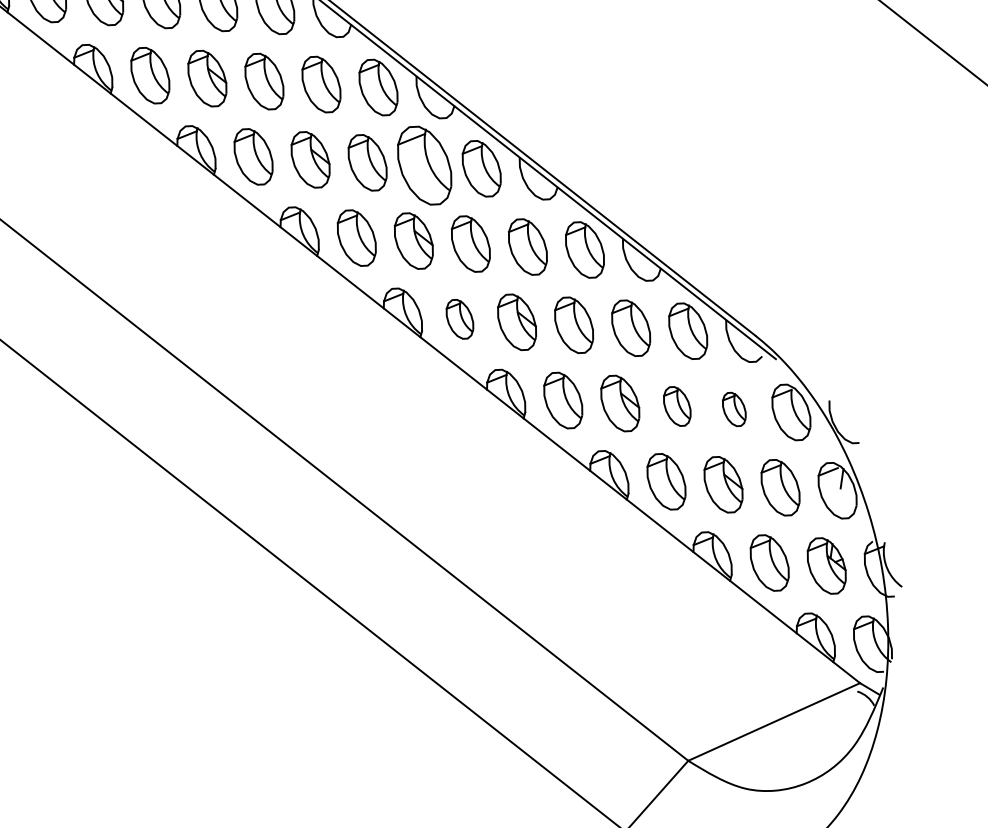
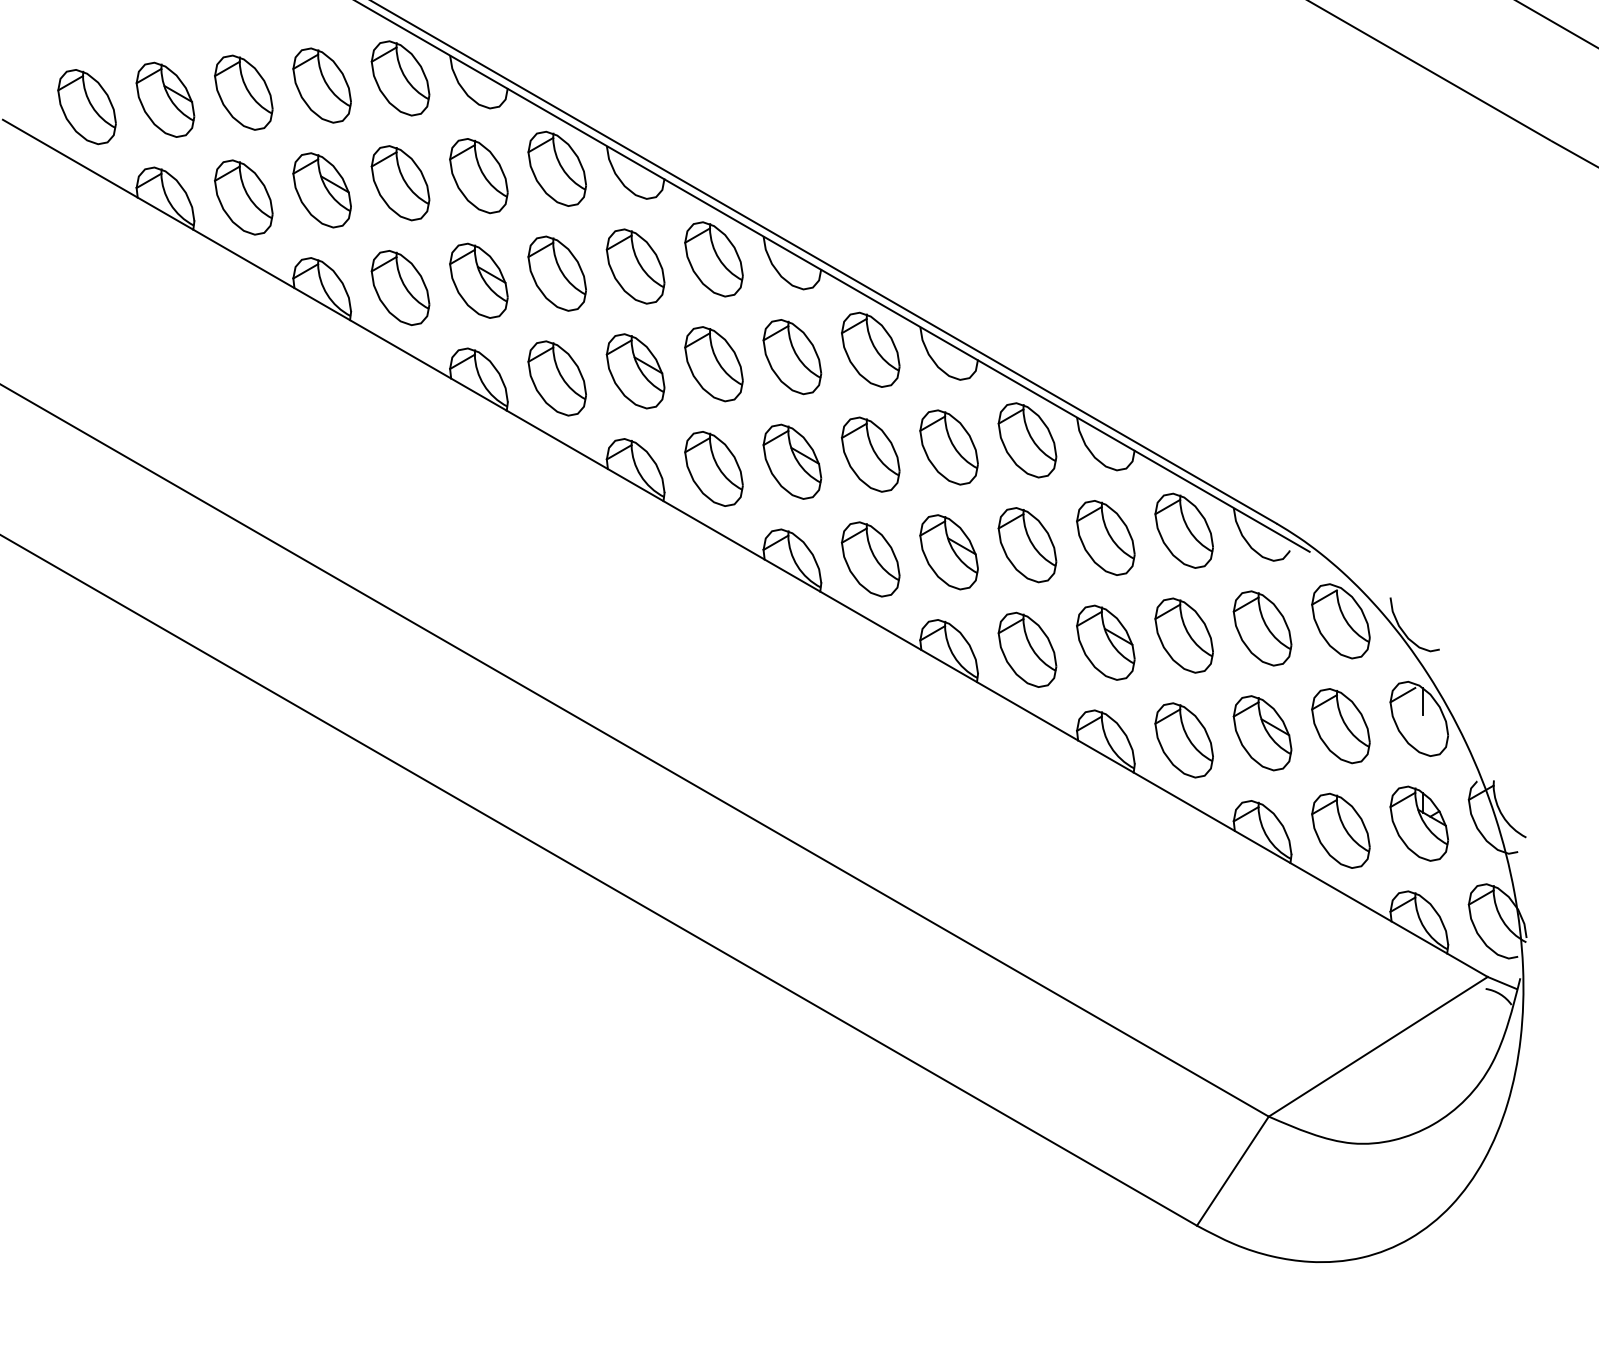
part: (424, 166) -> (792, 357), size x0.71
part: (459, 319) -> (870, 559), size x1.43
part: (676, 406) -> (1183, 635), size x1.43
part: (734, 409) -> (1262, 628), size x1.67

